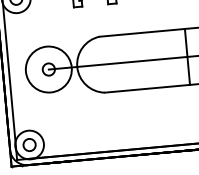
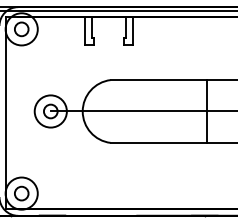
circle: (48, 69) -> (50, 111), size x0.62

